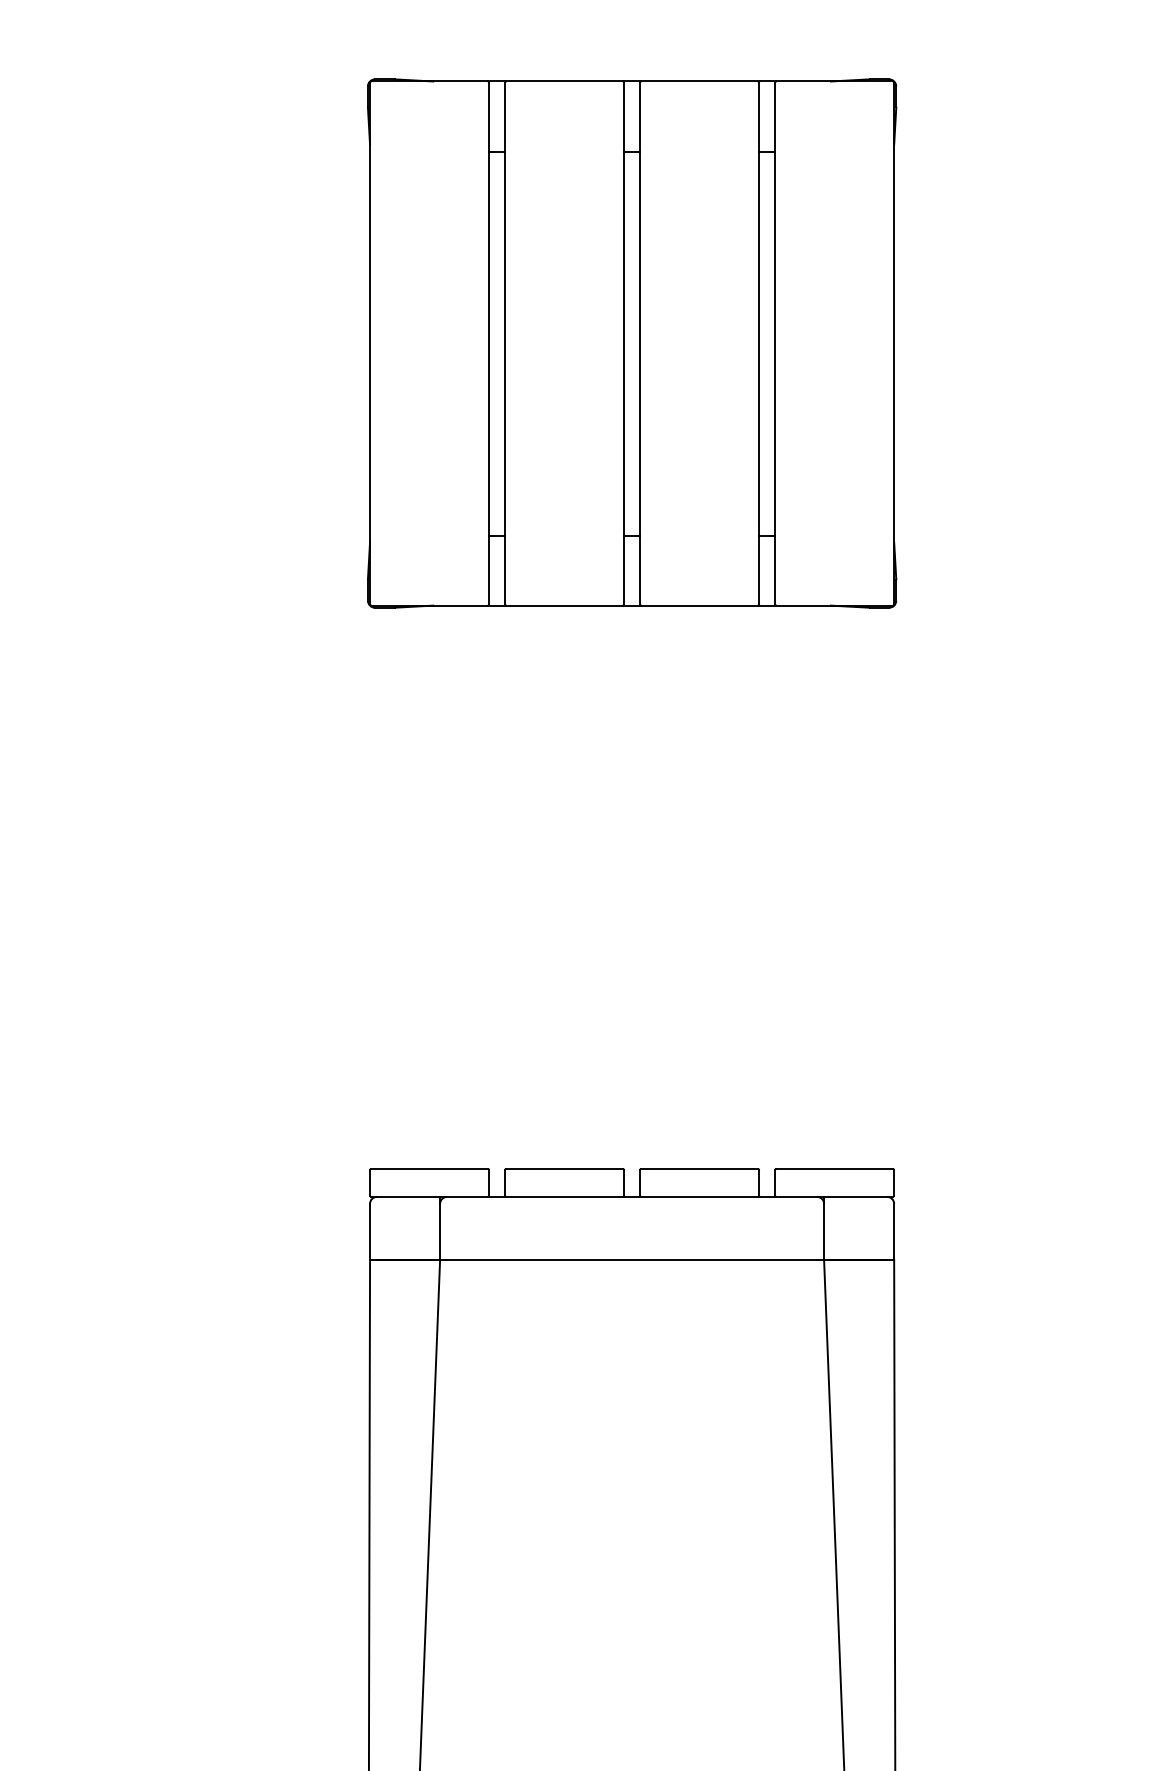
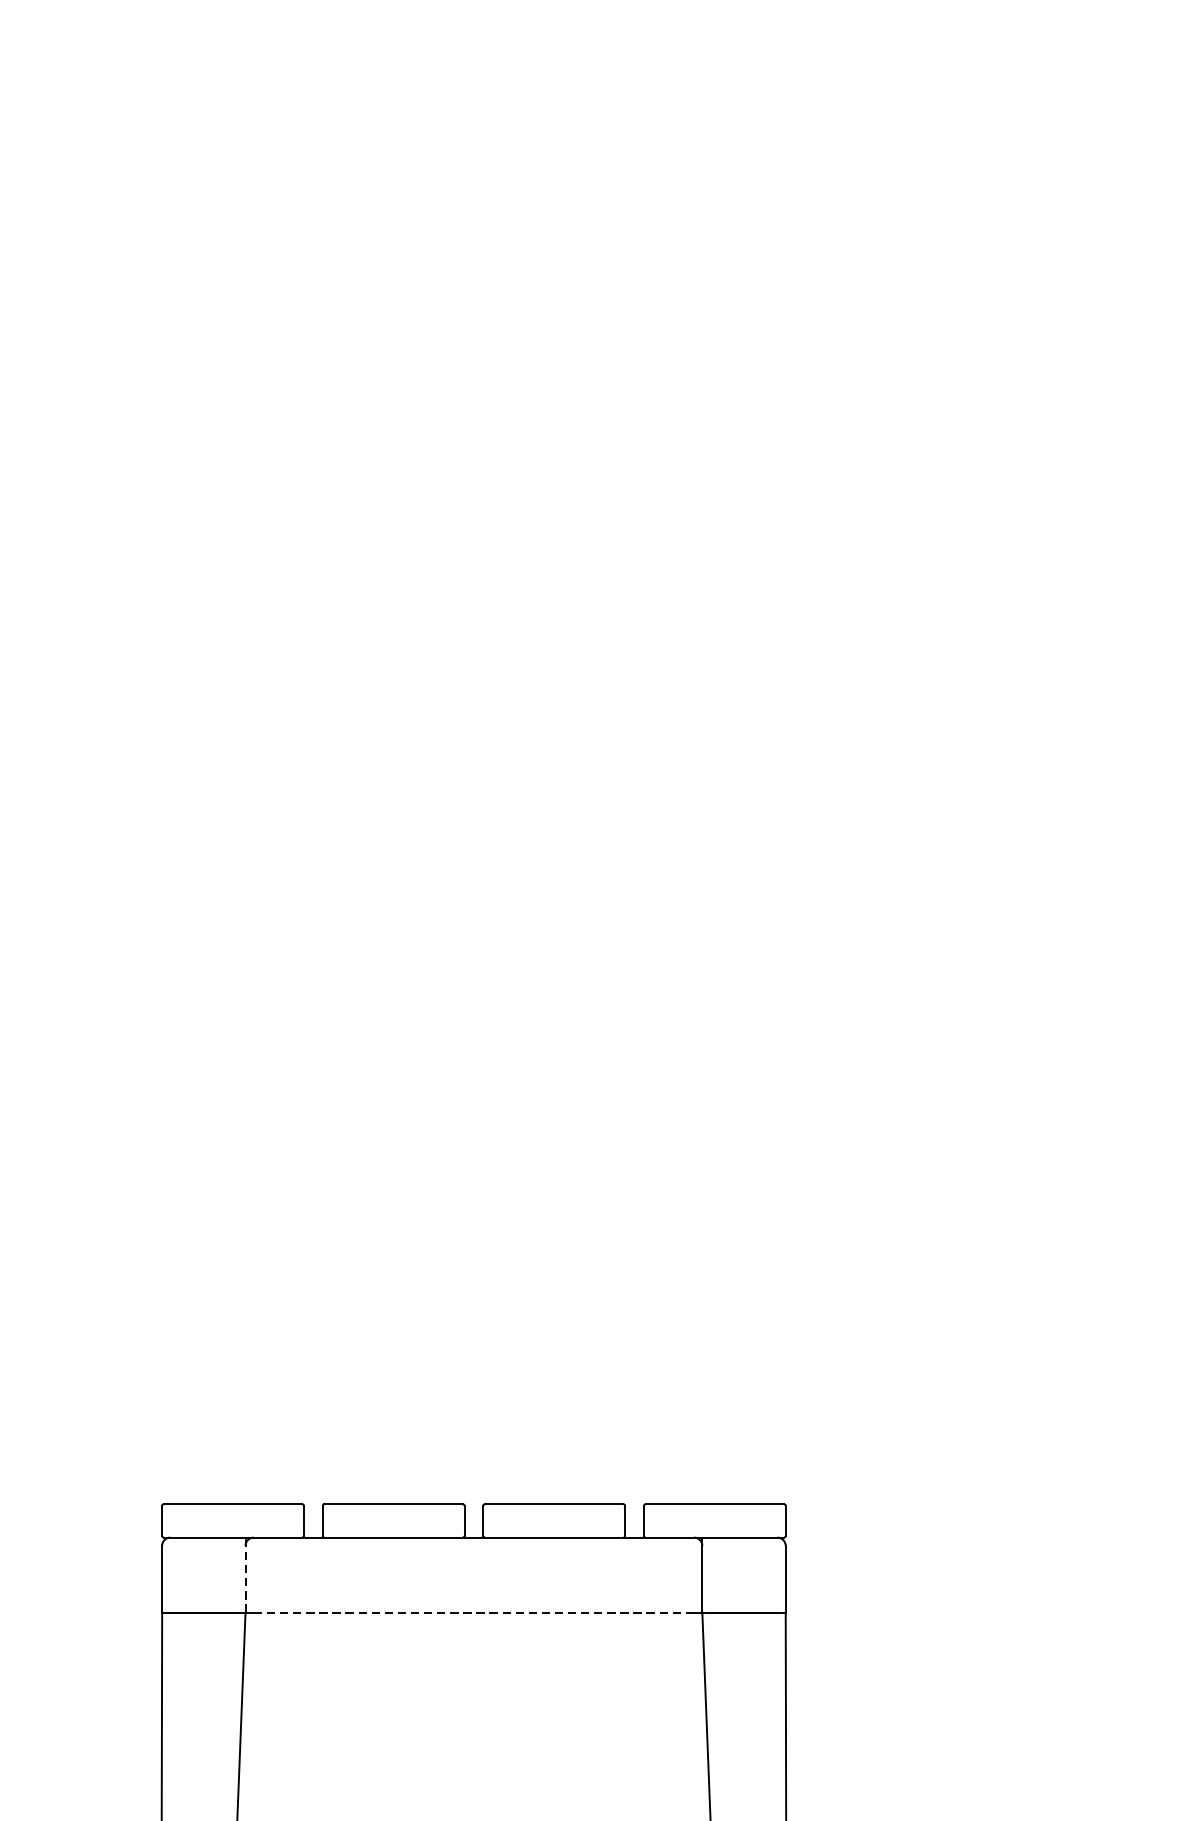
part: (632, 343) -> (474, 522), removed
line: (440, 1231) -> (245, 1578), solid -> dashed
line: (632, 1259) -> (474, 1612), solid -> dashed

